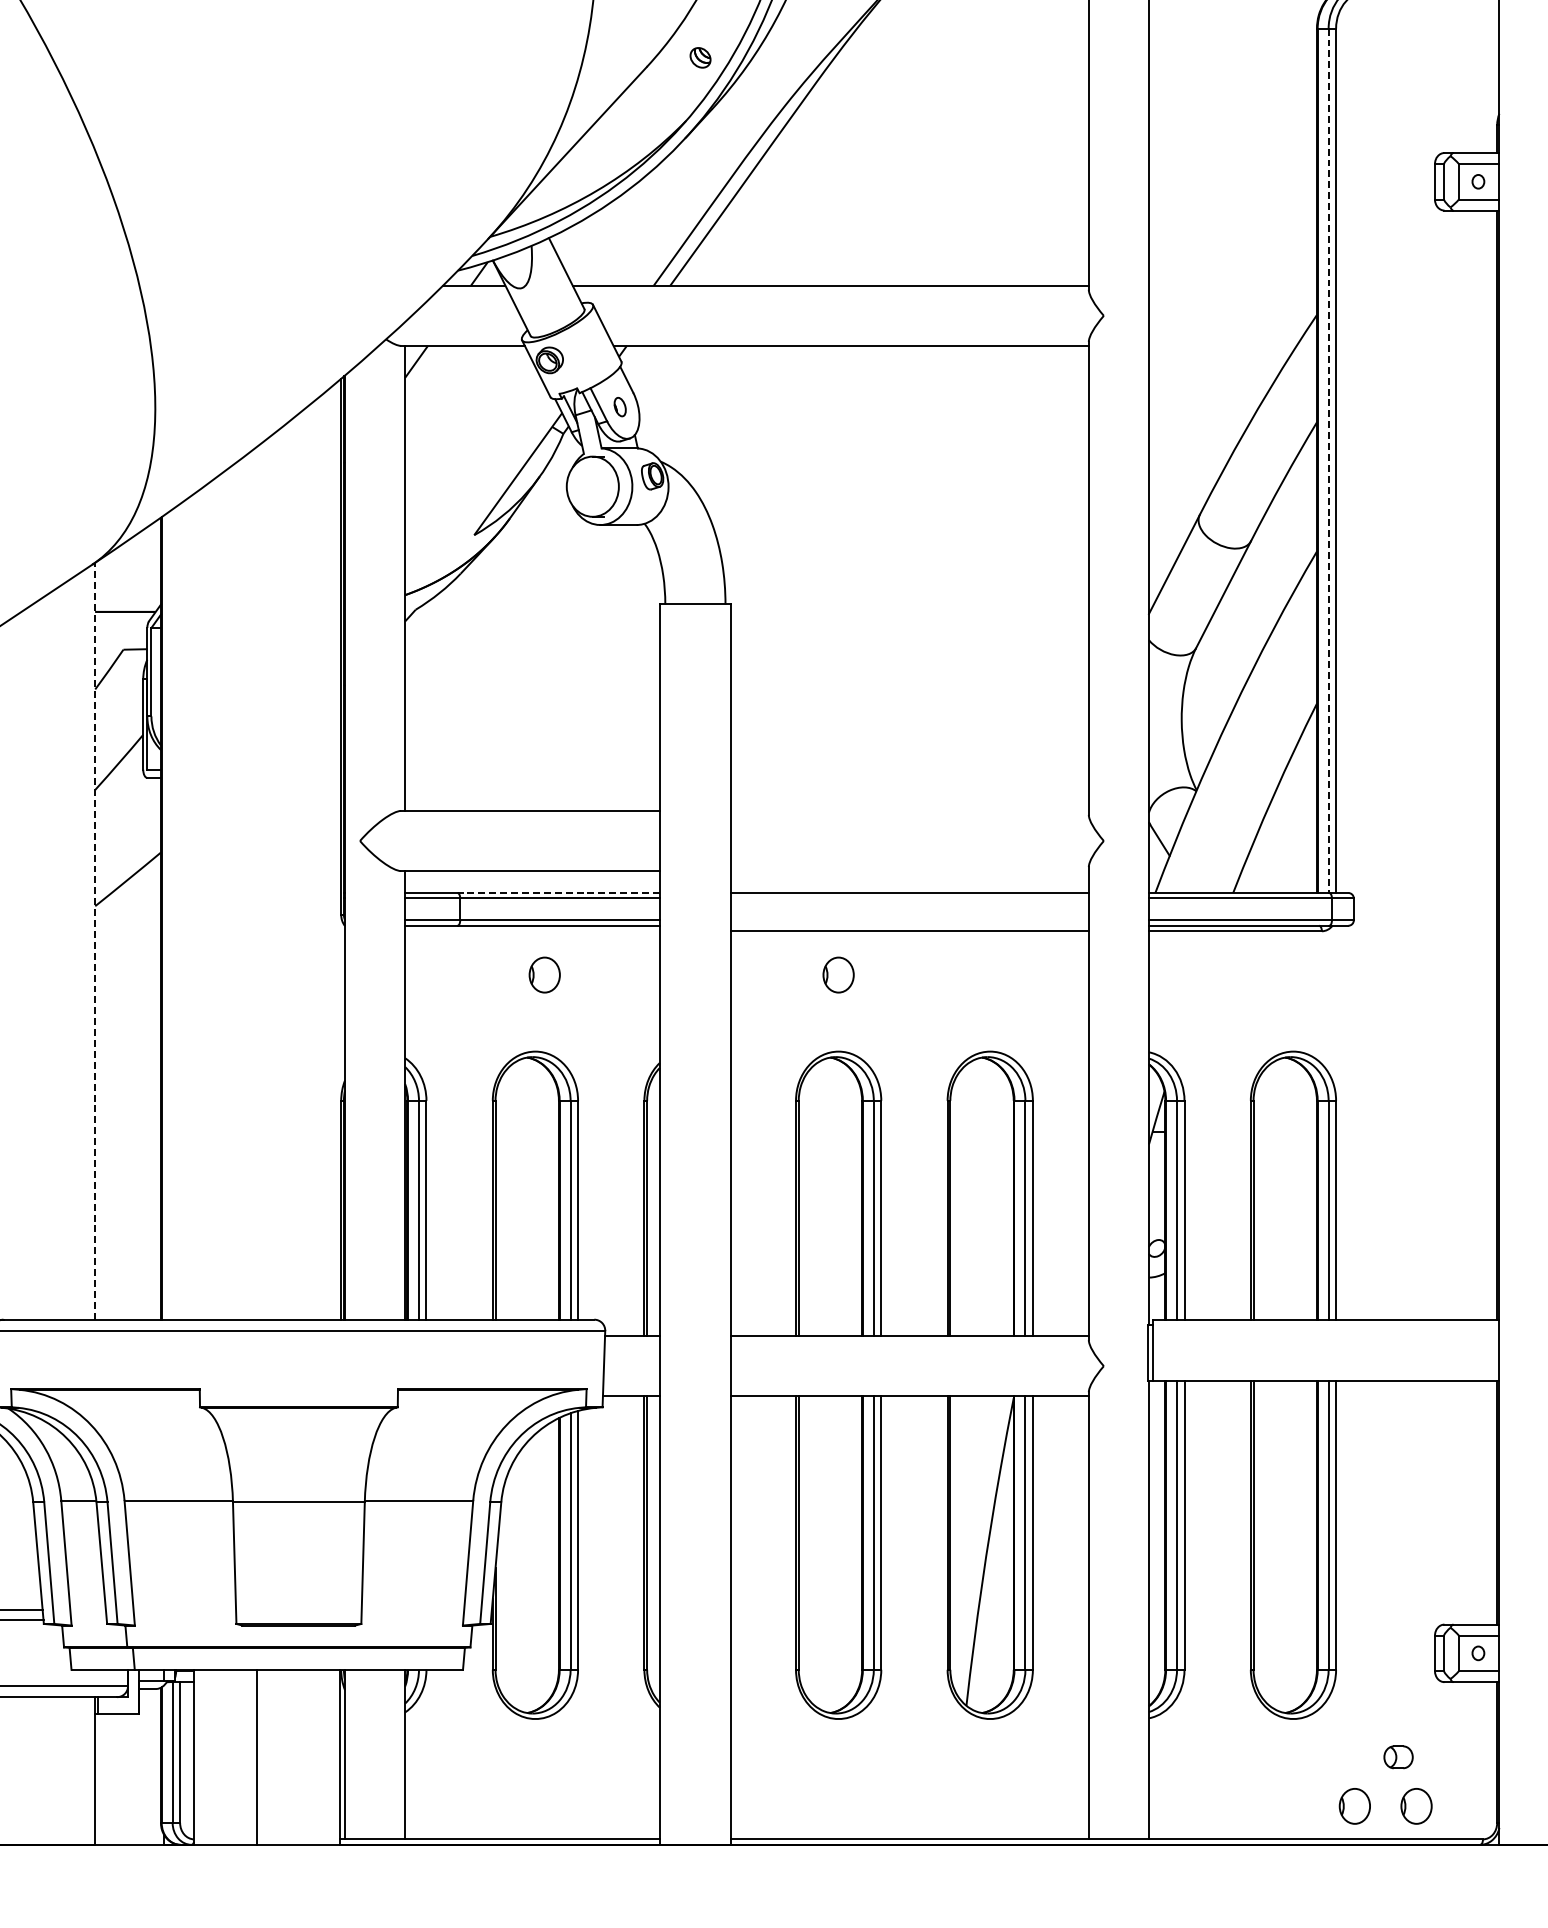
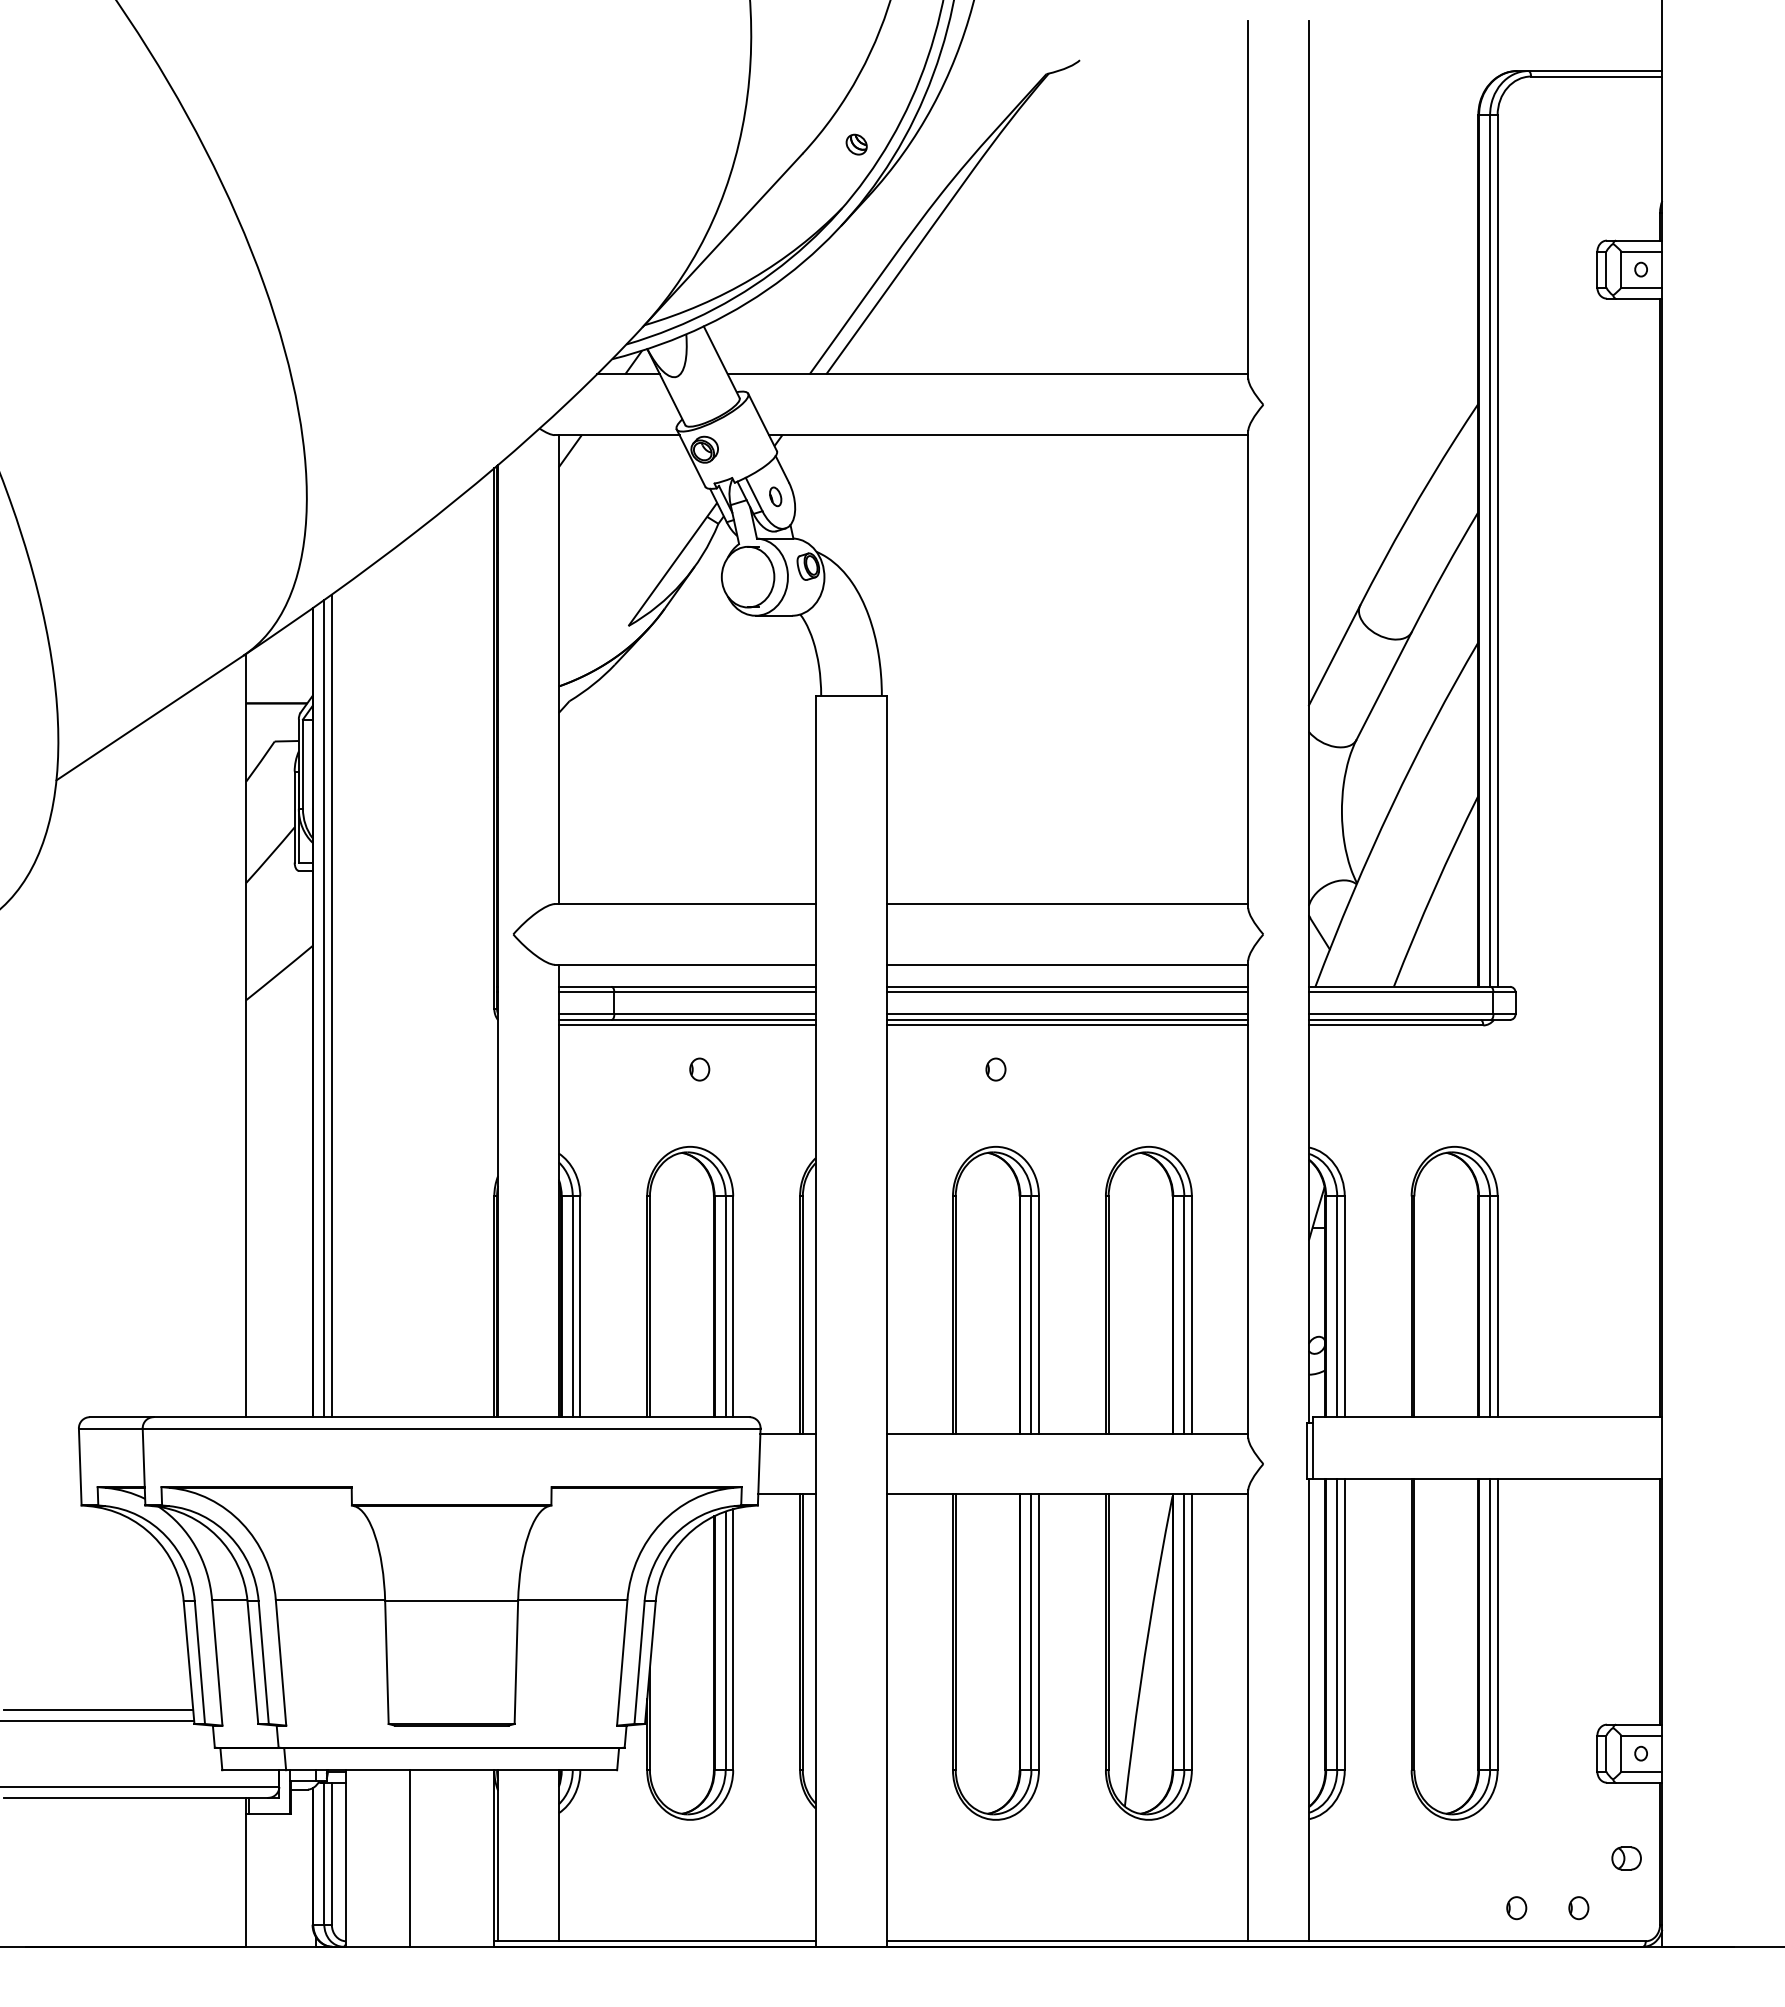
line: (1329, 461) -> (1490, 551), dashed -> solid
line: (909, 811) -> (1067, 904), added
line: (909, 870) -> (1067, 964), added
line: (558, 892) -> (713, 986), dashed -> solid
line: (909, 898) -> (1067, 992), added
line: (179, 911) -> (331, 1005), added
line: (172, 914) -> (324, 1008), added
line: (909, 920) -> (1067, 1014), added
line: (909, 925) -> (1067, 1019), added
line: (531, 931) -> (686, 1025), added
line: (95, 941) -> (246, 1035), dashed -> solid
part: (544, 974) -> (699, 1069), size x0.62
part: (838, 974) -> (995, 1069), size x0.62
part: (1398, 1757) -> (1626, 1858), moved
part: (1354, 1806) -> (1516, 1908), size x0.62
part: (1416, 1806) -> (1578, 1908), size x0.62

